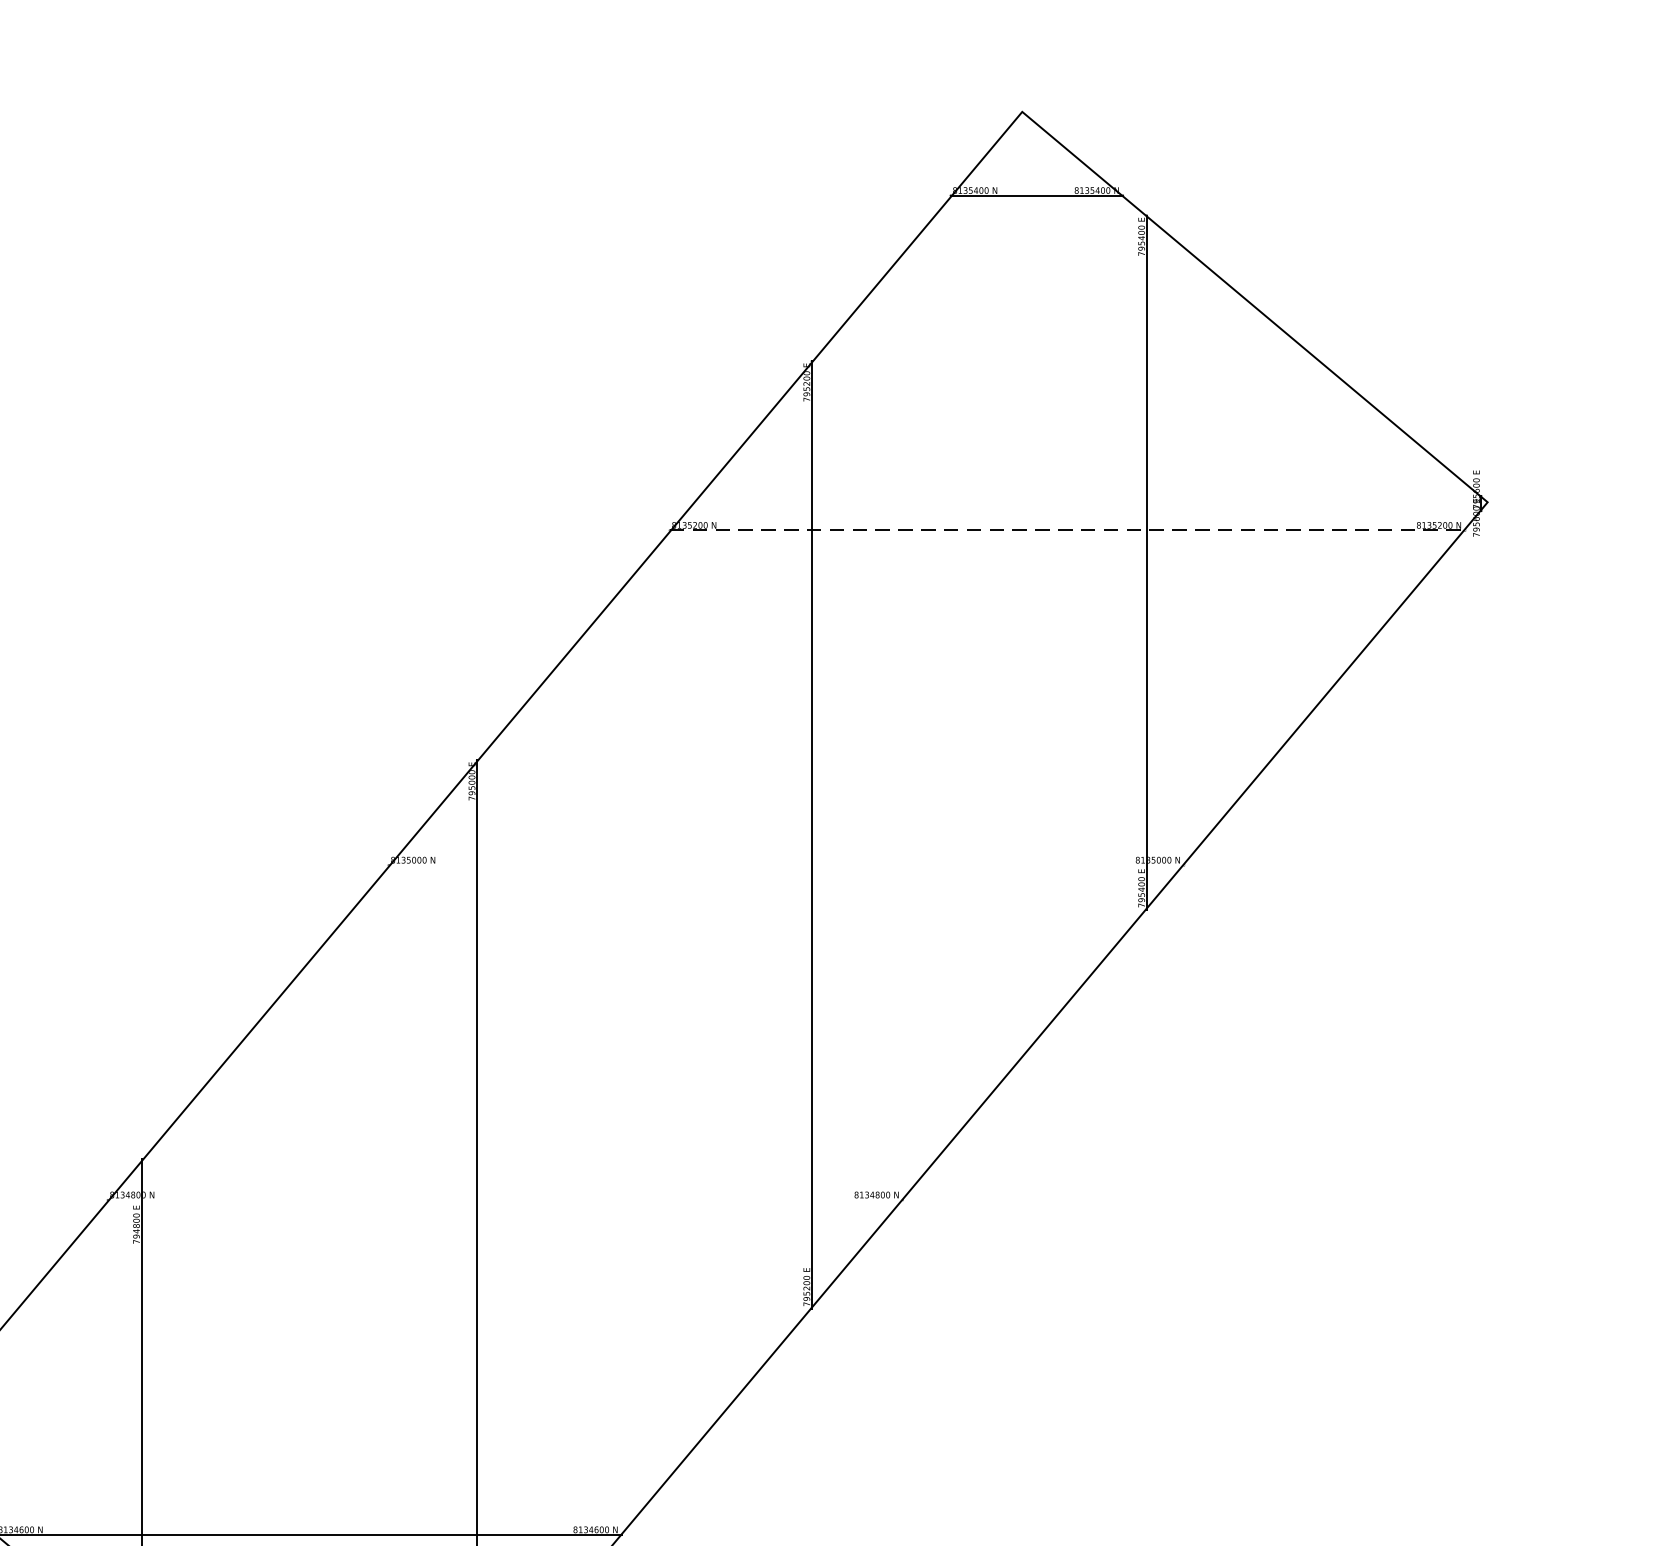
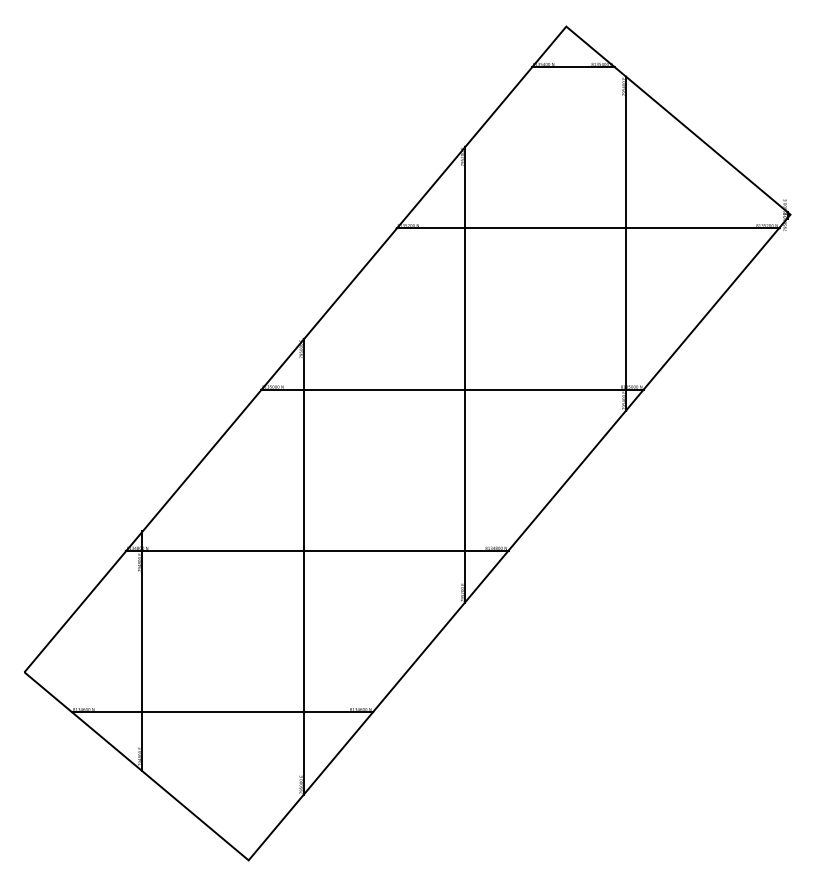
line: (1068, 531) -> (588, 228), dashed -> solid
line: (785, 865) -> (452, 389), added
line: (503, 1199) -> (316, 550), added

